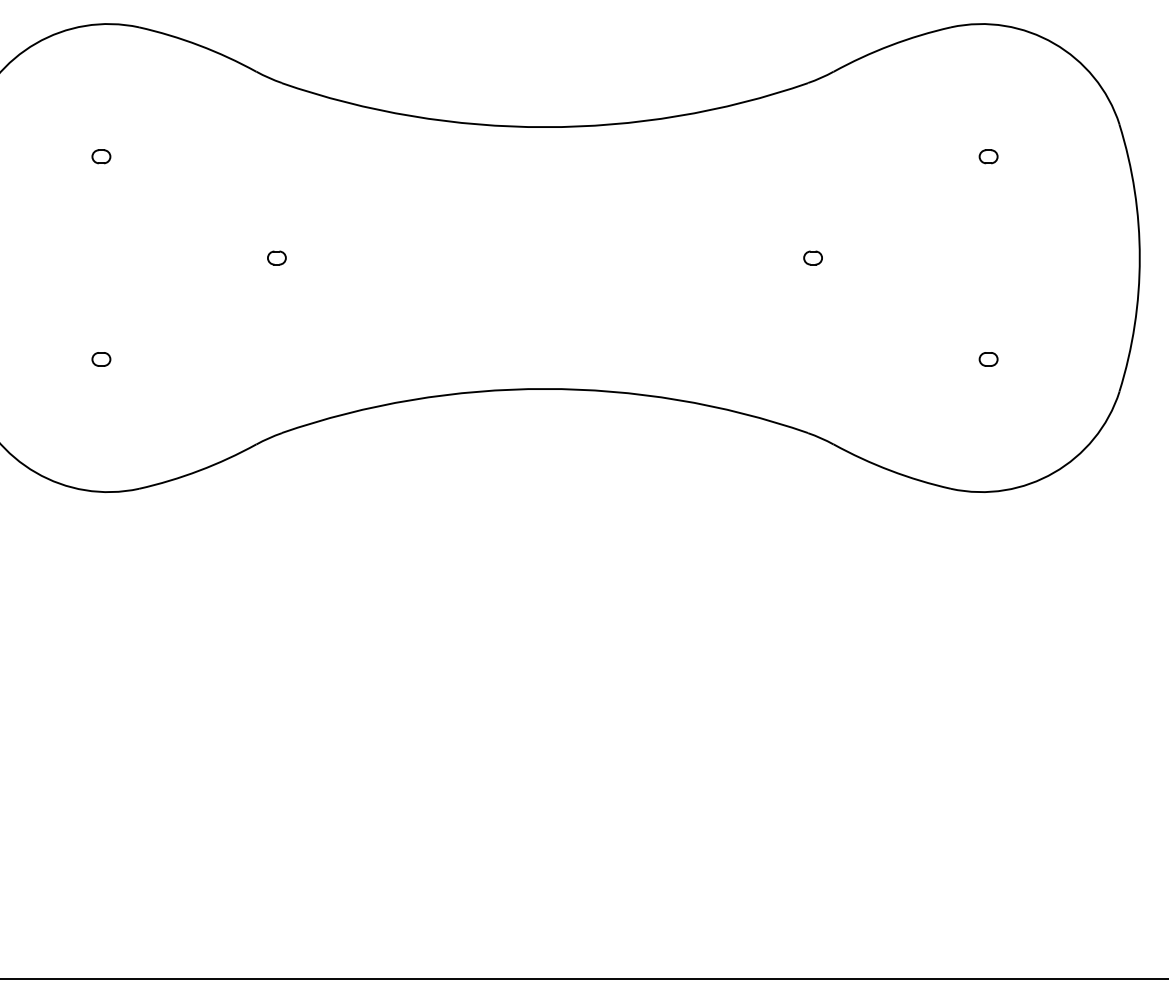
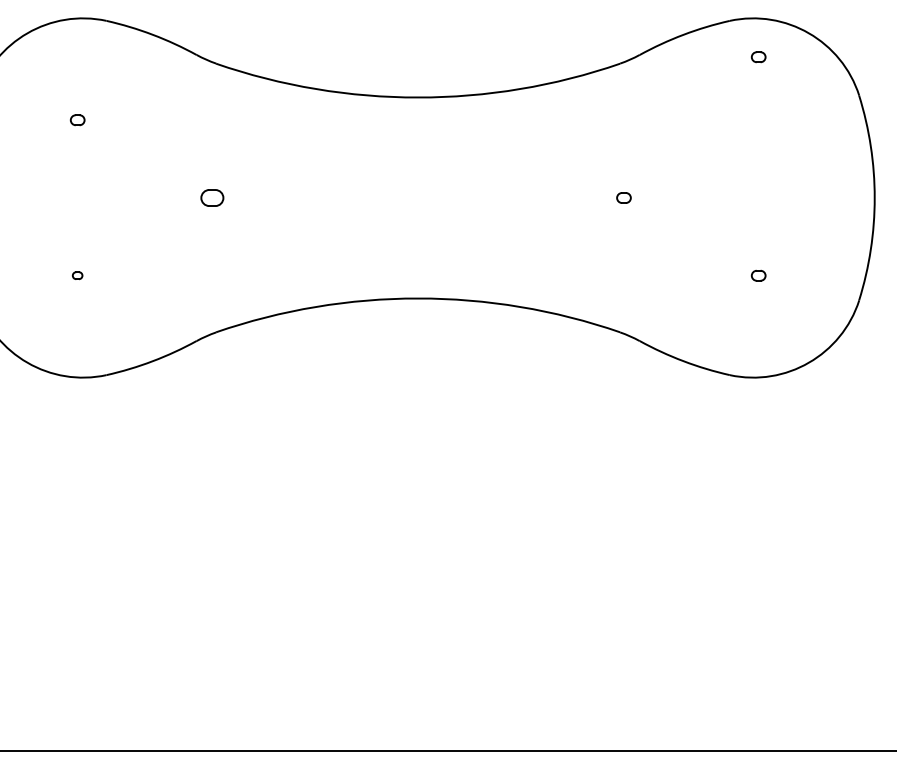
part: (988, 157) -> (758, 57), moved
part: (277, 257) -> (212, 197), size x1.6
part: (101, 359) -> (77, 275), size x0.7

